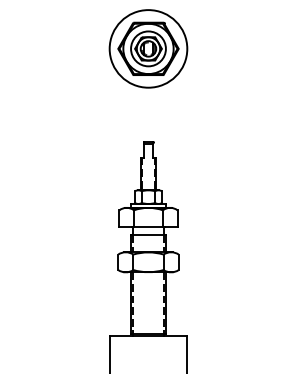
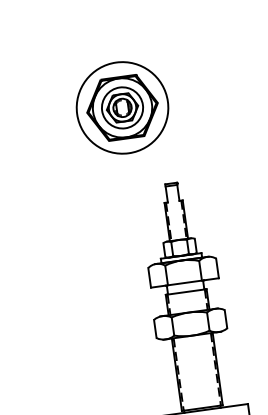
part: (148, 48) -> (122, 107), moved

